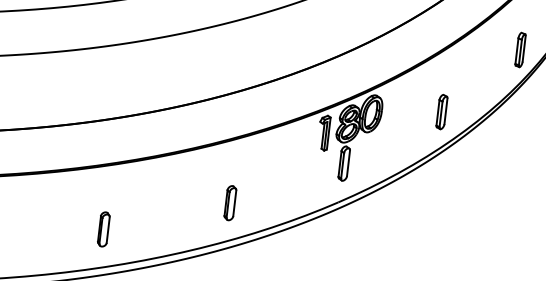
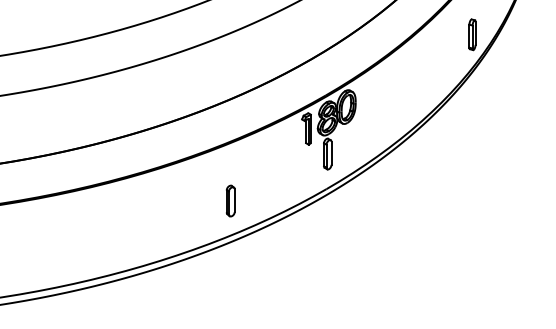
part: (441, 111) -> (408, 97), removed
part: (103, 229) -> (120, 237), removed

